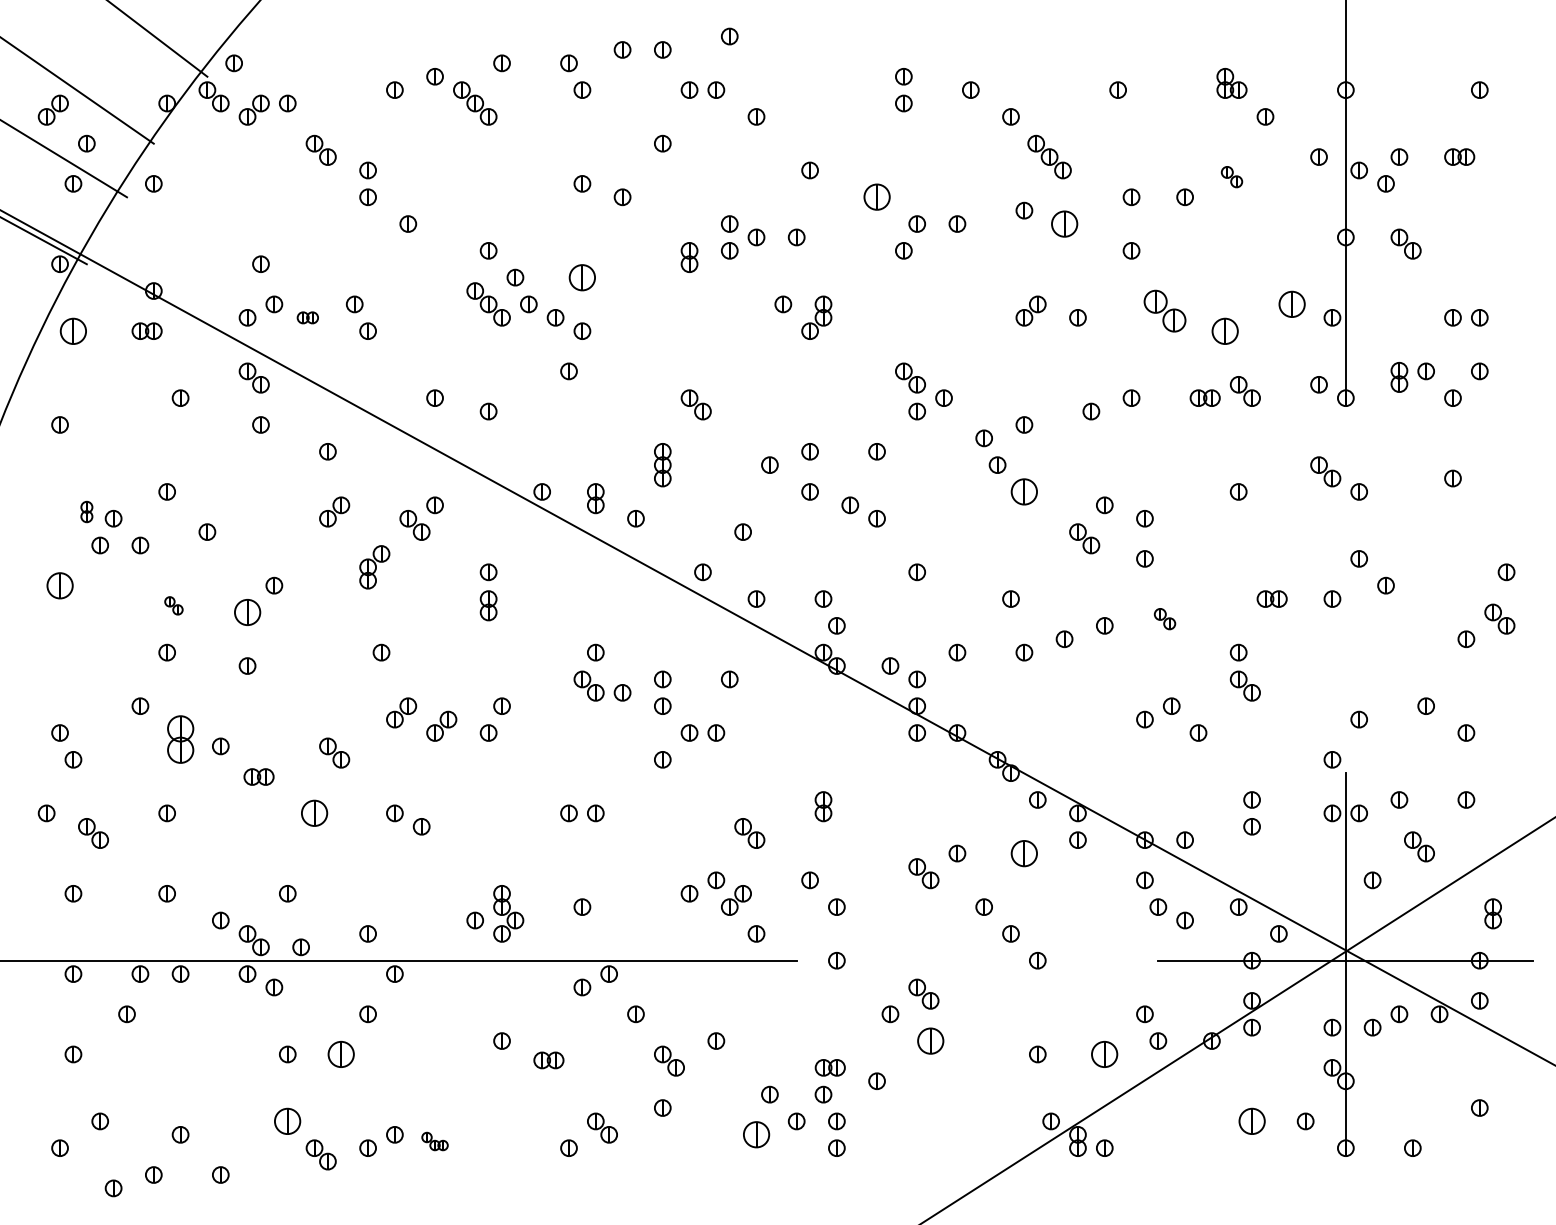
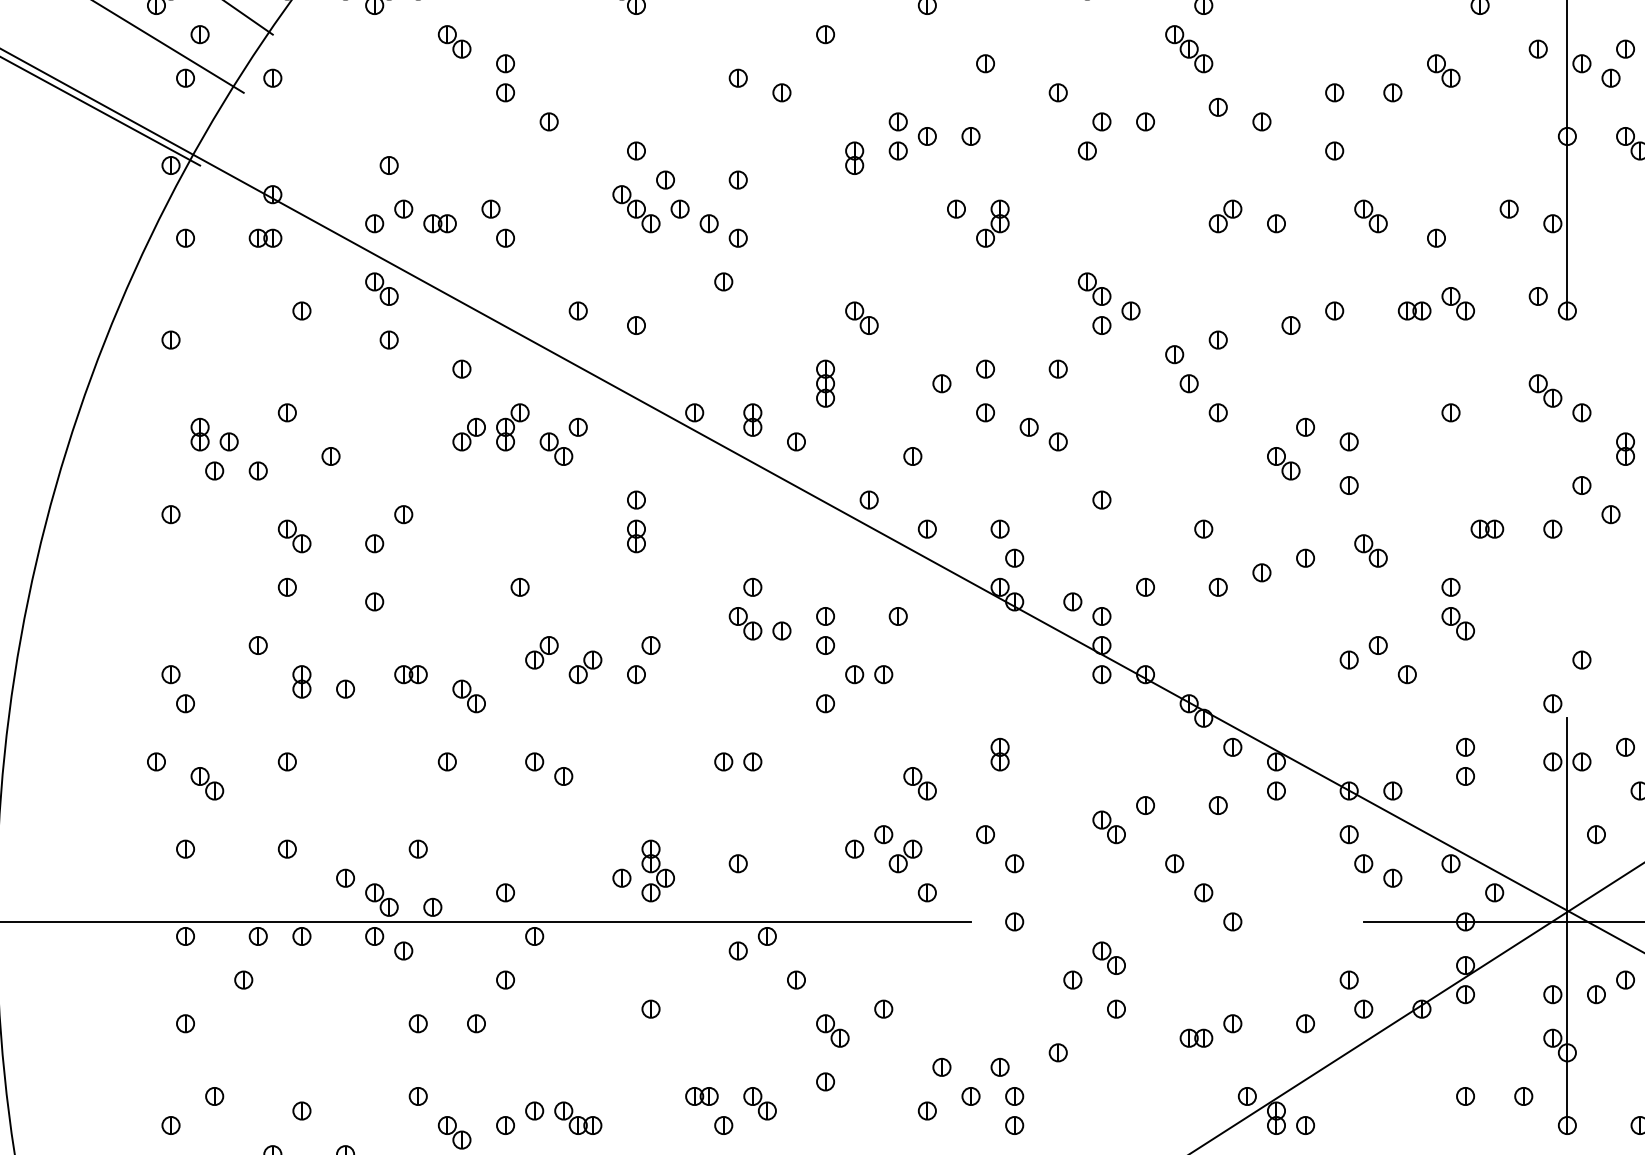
part: (1049, 156) -> (1189, 48), moved
part: (1231, 176) -> (1443, 70), size x1.43
part: (876, 197) -> (1057, 93), size x0.62
part: (1064, 223) -> (1261, 121), size x0.62
part: (582, 277) -> (738, 179), size x0.62
part: (1292, 304) -> (1509, 209), size x0.62
part: (1164, 310) -> (1370, 215), size x0.71
part: (307, 317) -> (439, 223), size x1.43
part: (73, 330) -> (185, 237), size x0.62
part: (1225, 330) -> (1436, 237), size x0.62
part: (1399, 377) -> (1625, 449), moved
part: (1024, 491) -> (1218, 412), size x0.62
part: (86, 511) -> (199, 434), size x1.43
part: (374, 567) -> (512, 427), moved
part: (59, 585) -> (170, 514), size x0.62
part: (173, 605) -> (294, 536), size x1.67
part: (247, 612) -> (374, 543), size x0.62
part: (1164, 618) -> (1370, 550), size x1.43
part: (180, 739) -> (301, 681), size x0.62
part: (258, 776) -> (410, 674), moved
part: (314, 813) -> (447, 762), size x0.62
part: (1024, 853) -> (1218, 805), size x0.62
part: (930, 1040) -> (1116, 1008), size x0.62
part: (341, 1054) -> (476, 1023), size x0.62
part: (1104, 1054) -> (1305, 1023), size x0.62
part: (548, 1060) -> (701, 1096), moved
part: (829, 1067) -> (1195, 1037), moved
part: (287, 1121) -> (418, 1096), size x0.62
part: (1251, 1121) -> (1464, 1096), size x0.62
part: (756, 1134) -> (927, 1110), size x0.62
part: (434, 1141) -> (577, 1118), size x1.67

